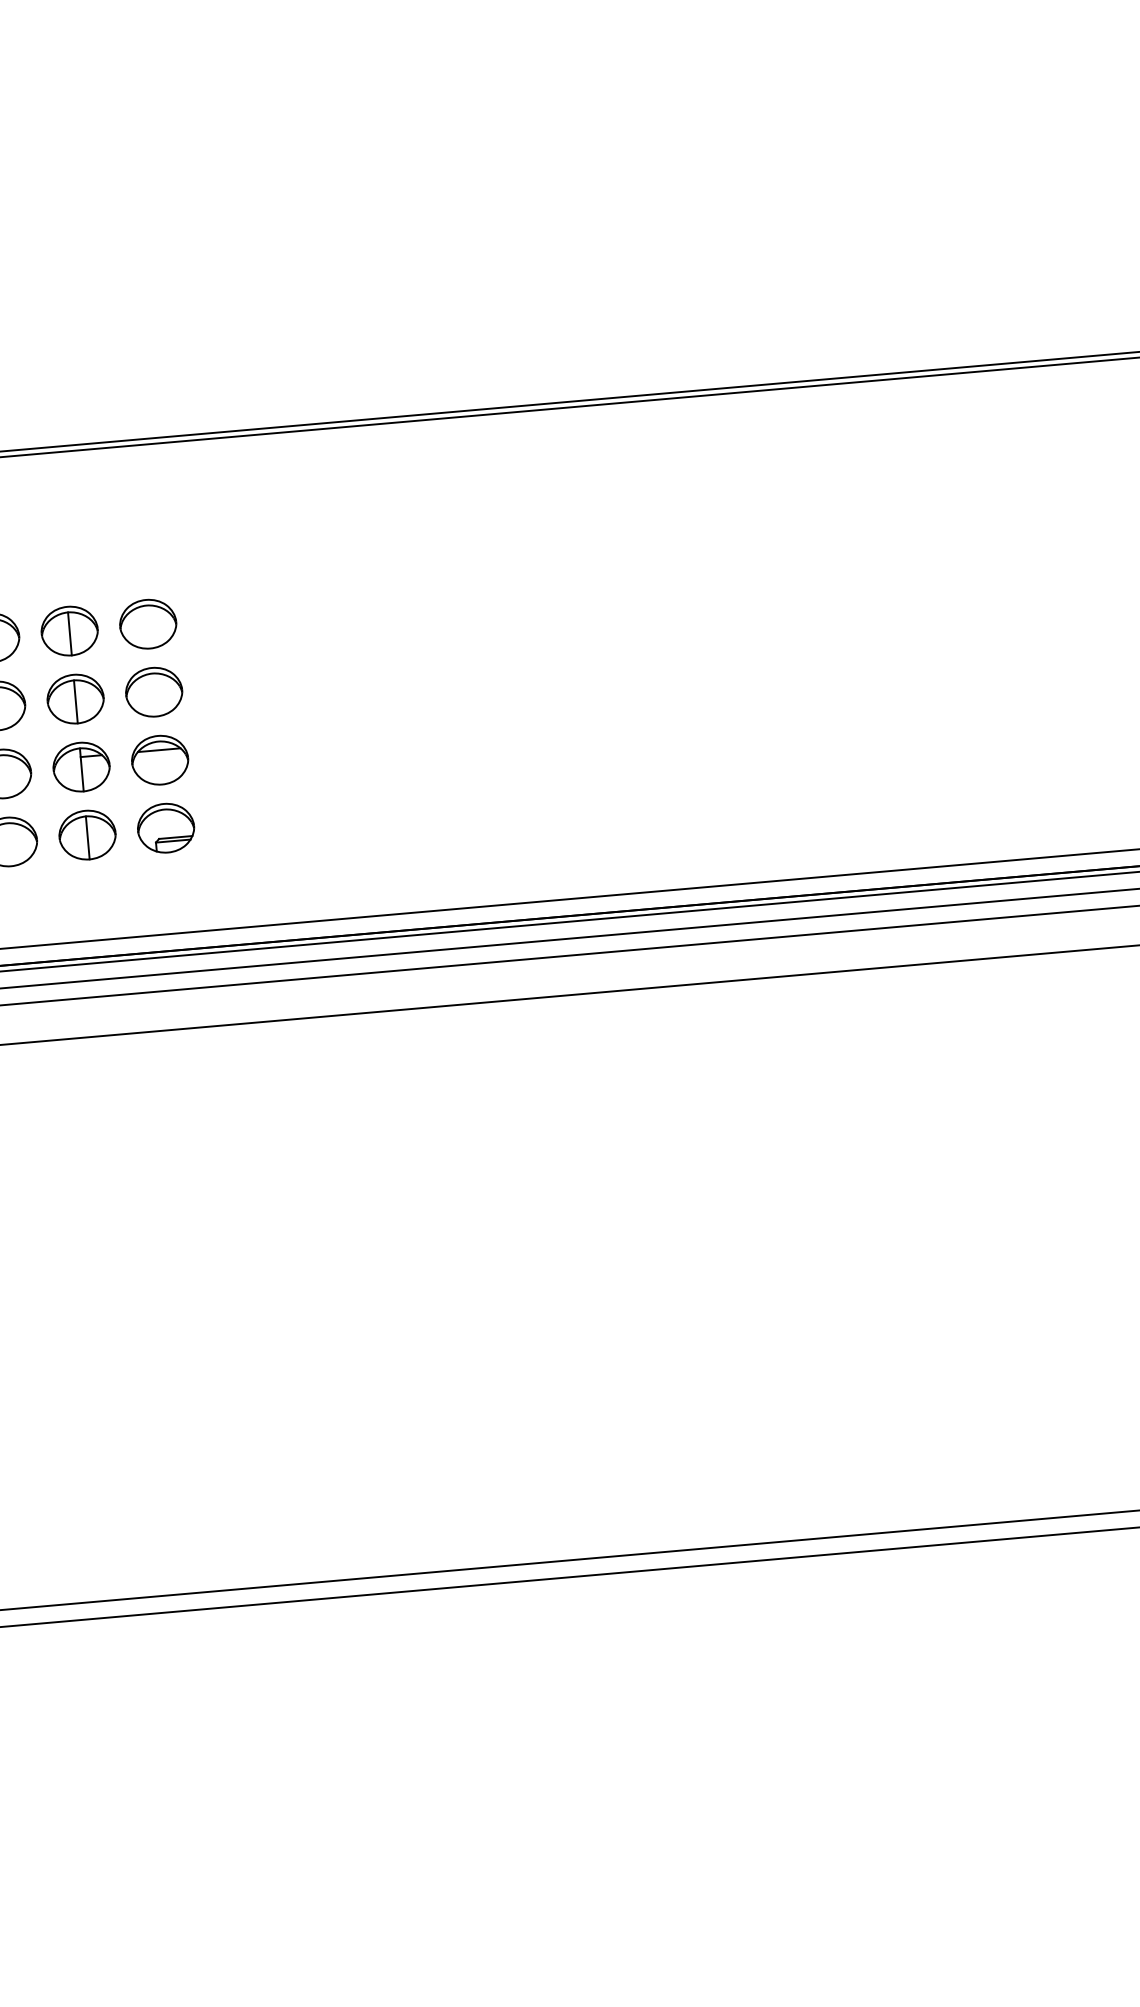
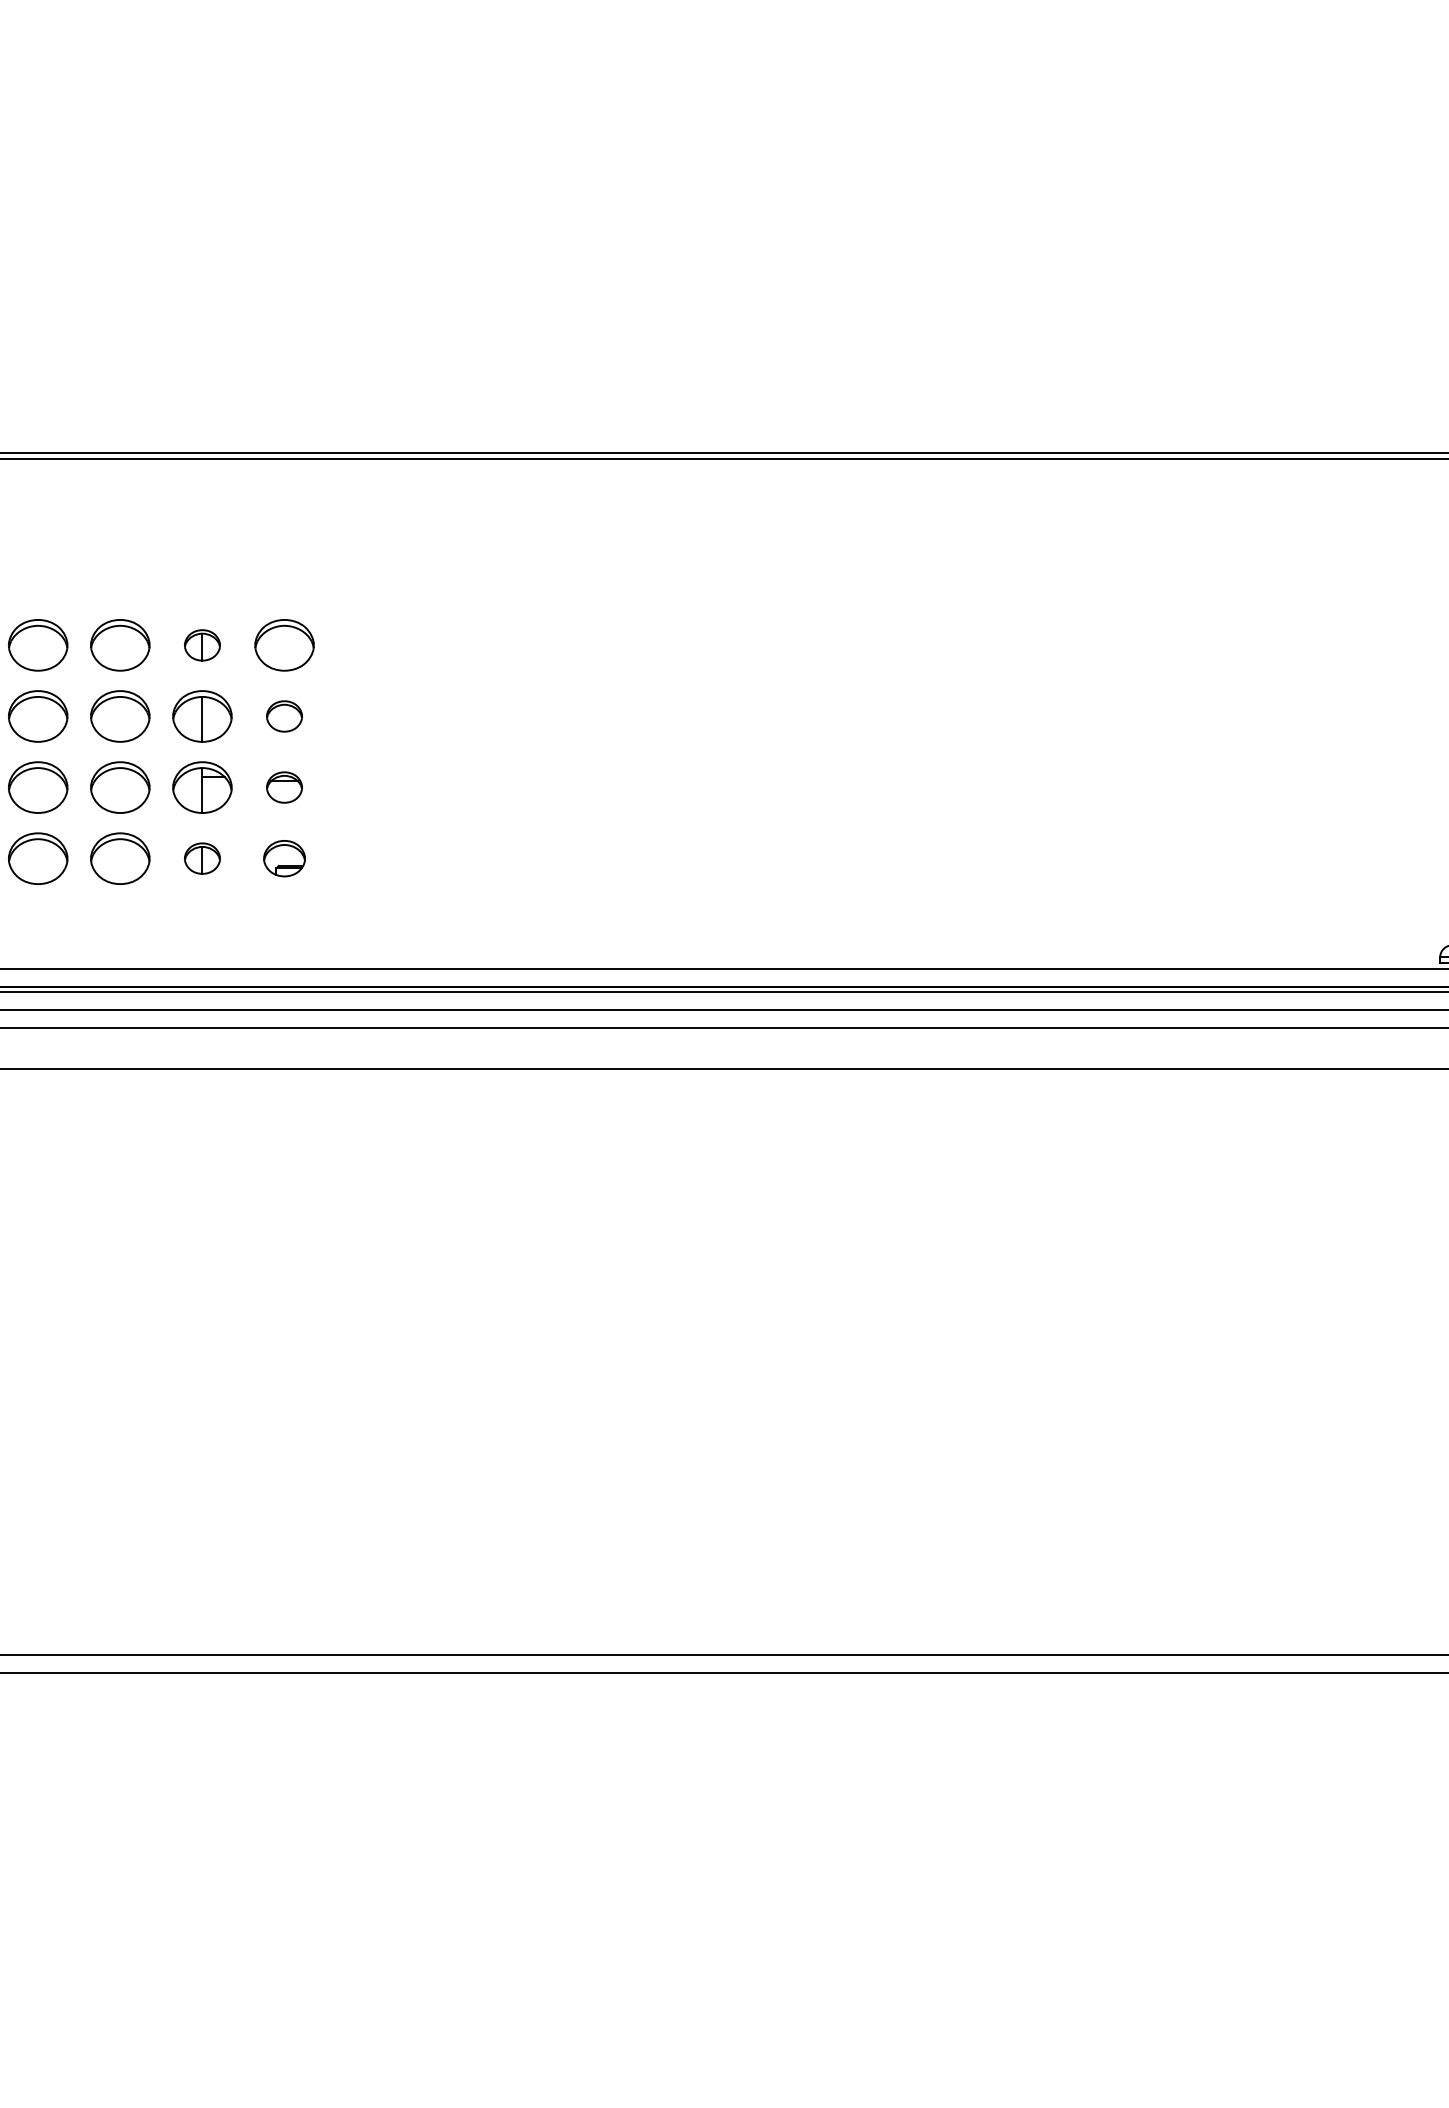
part: (69, 631) -> (202, 645), size x0.6
part: (154, 692) -> (284, 716), size x0.6
part: (160, 760) -> (284, 787), size x0.6
part: (165, 828) -> (284, 858), size x0.7
part: (87, 834) -> (202, 858), size x0.6

